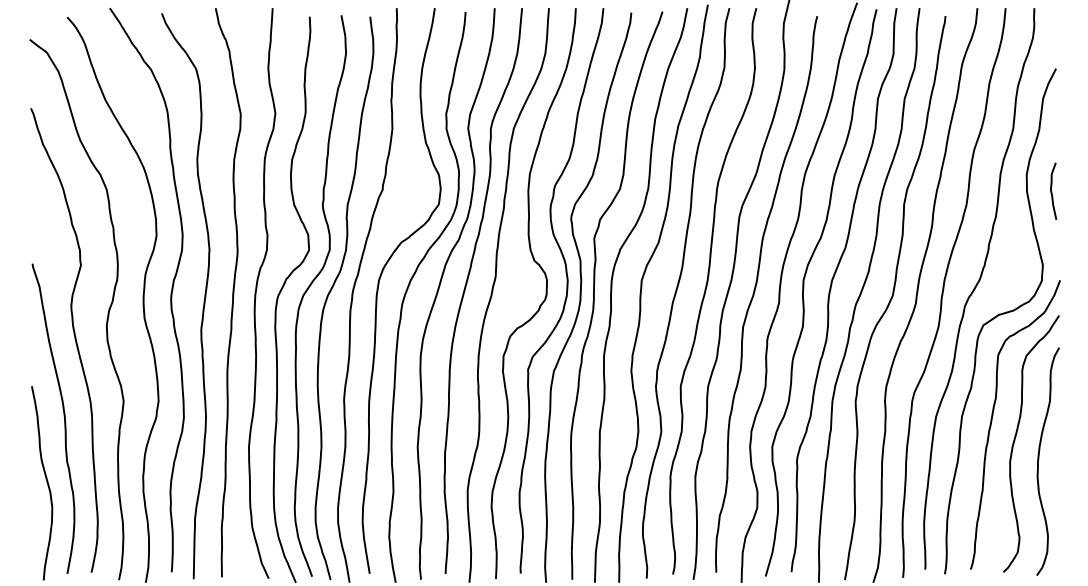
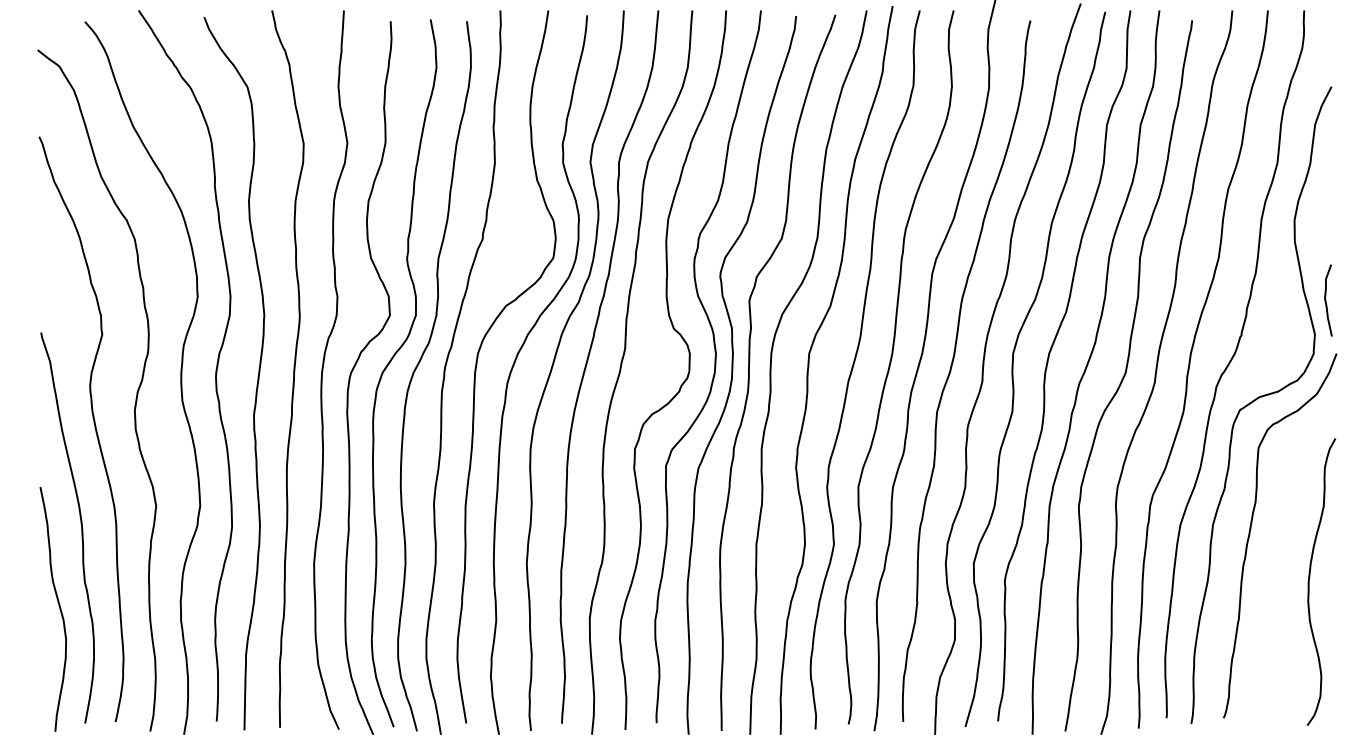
curve: (1052, 191) -> (1327, 300), moved
curve: (1016, 437) -> (1281, 551), removed

